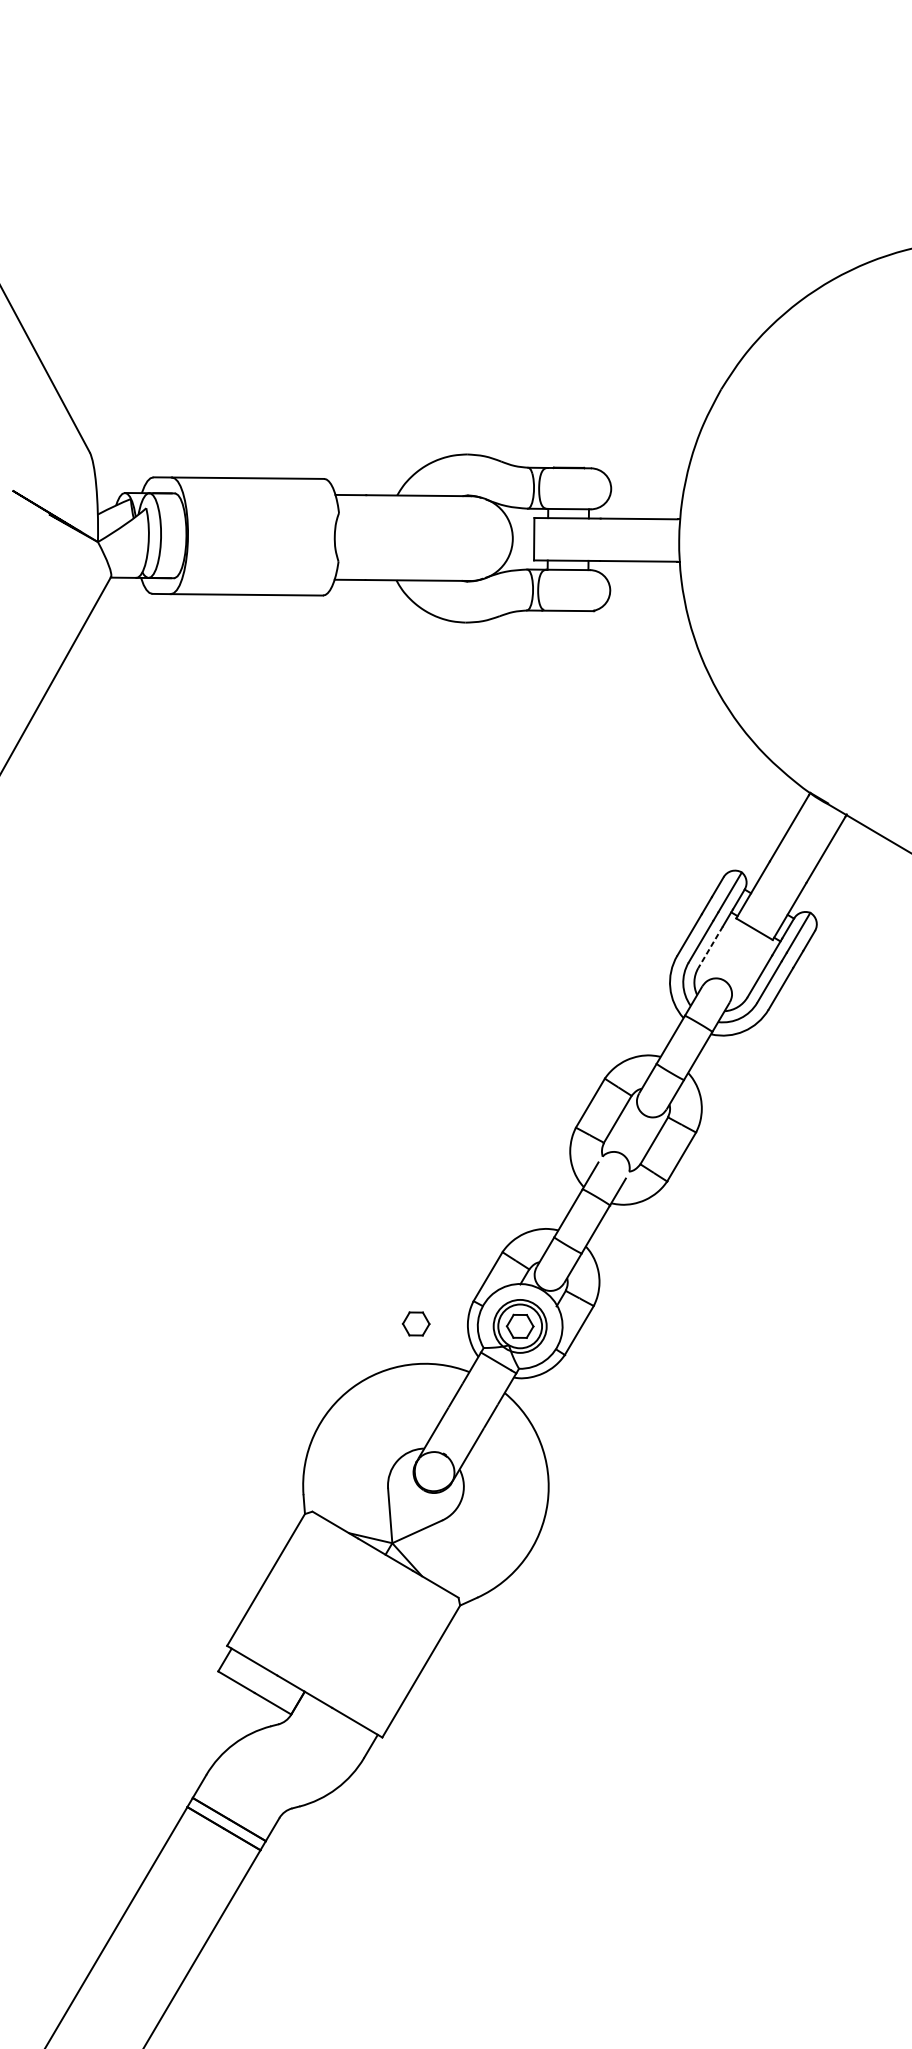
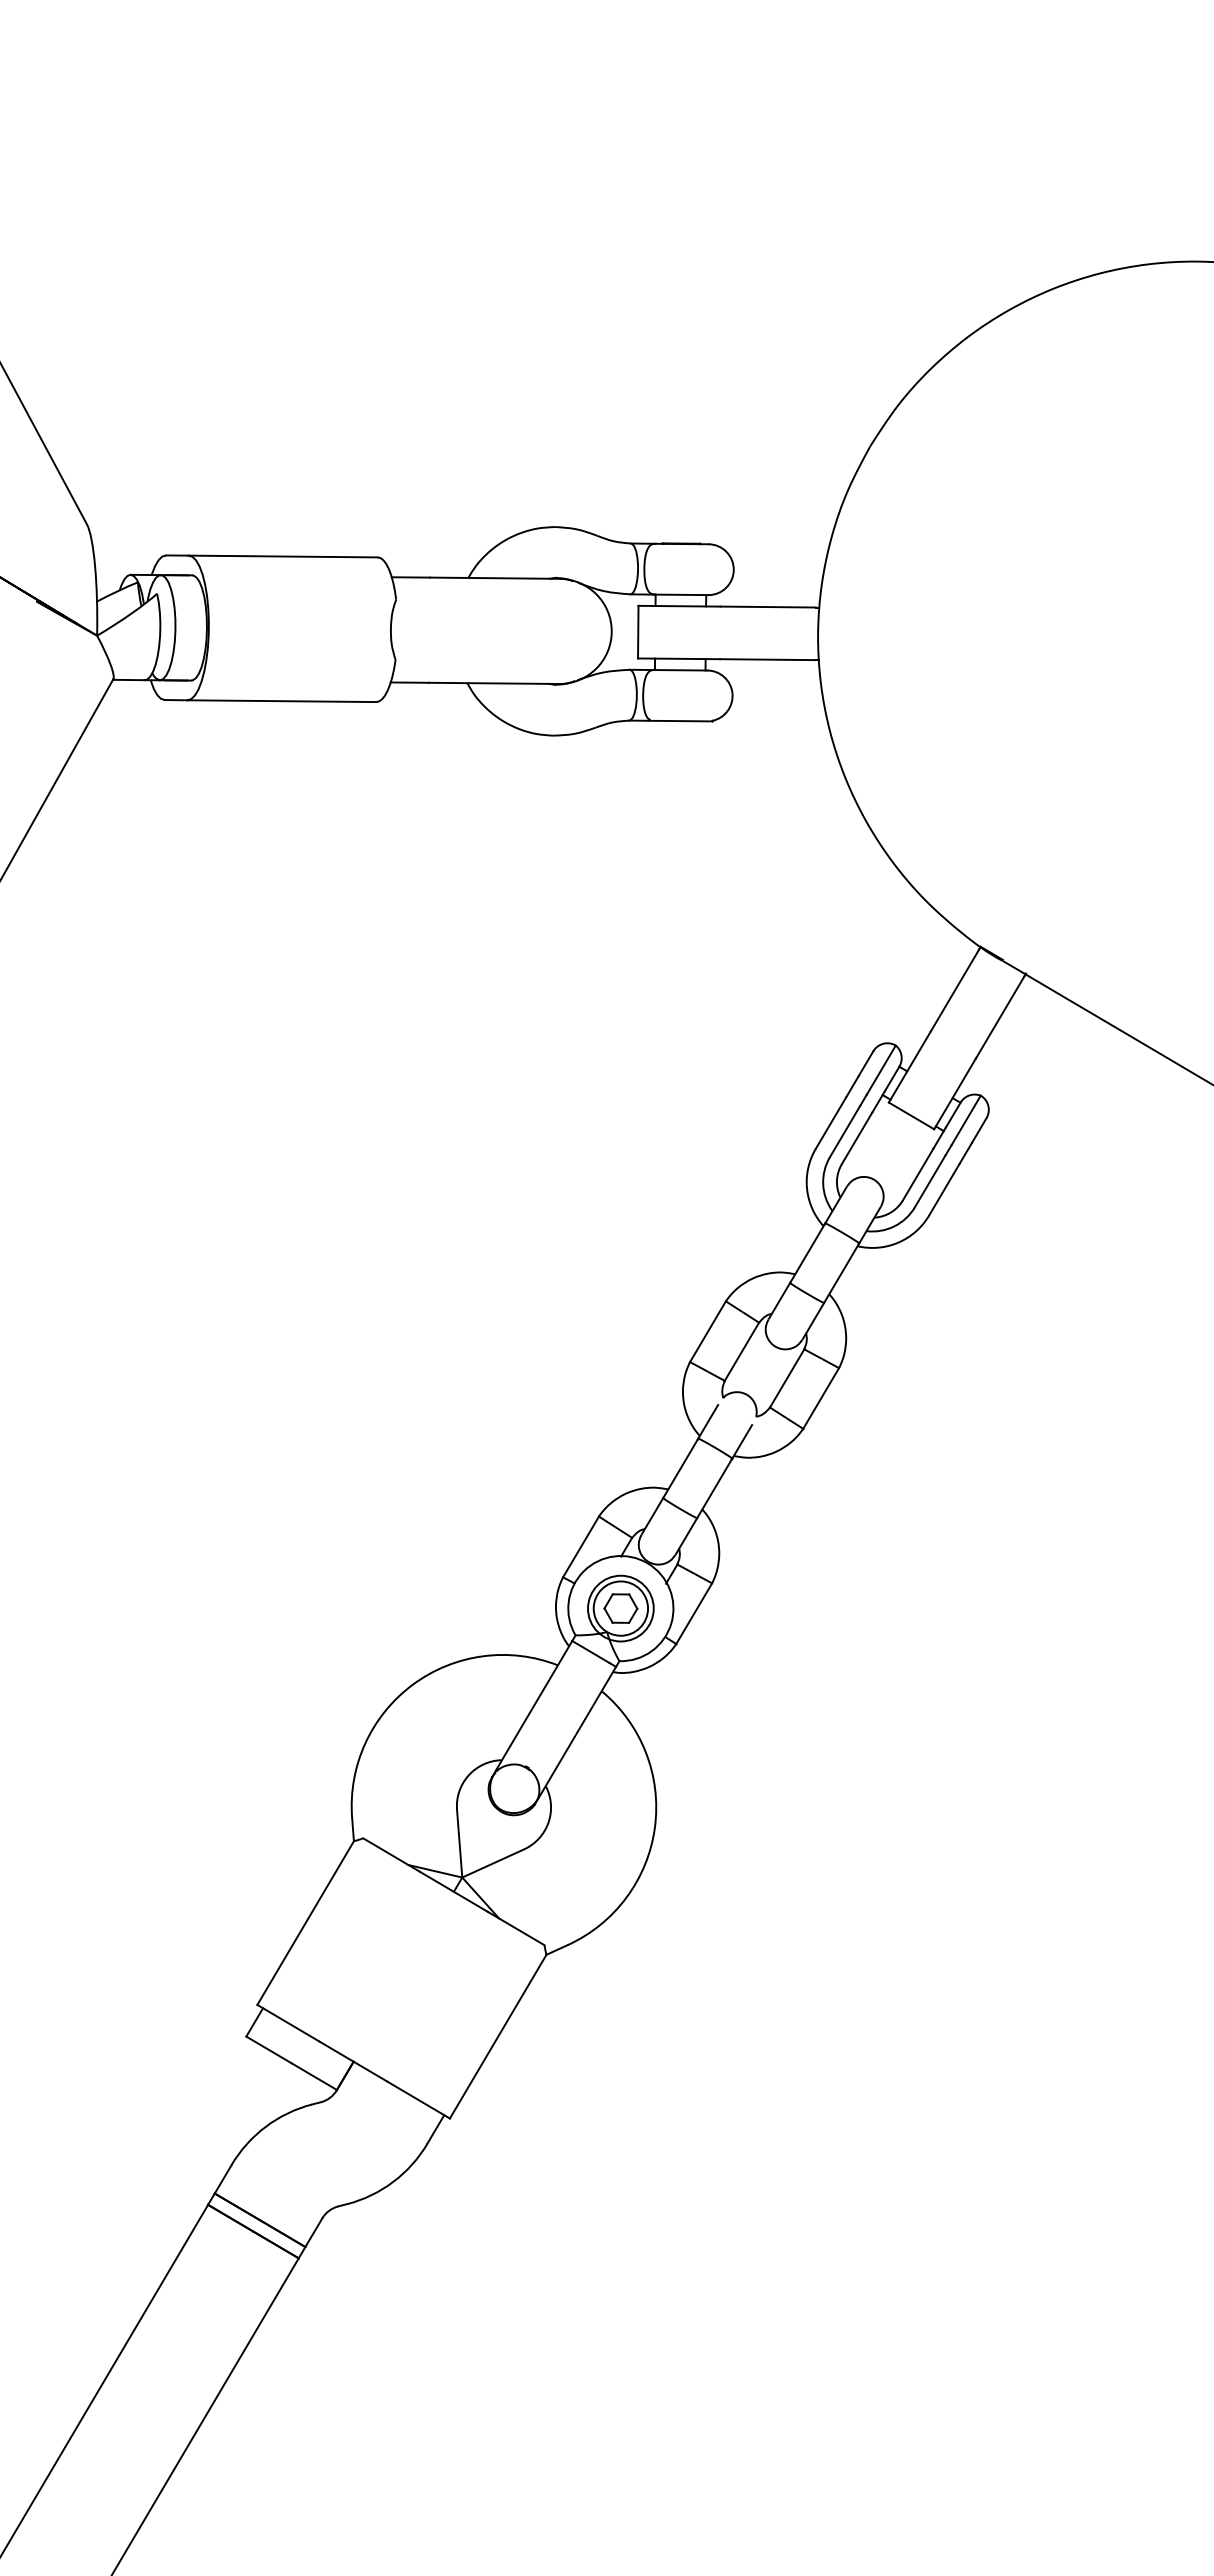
line: (710, 947) -> (857, 1138), dashed -> solid
part: (415, 1323) -> (491, 1605), removed

